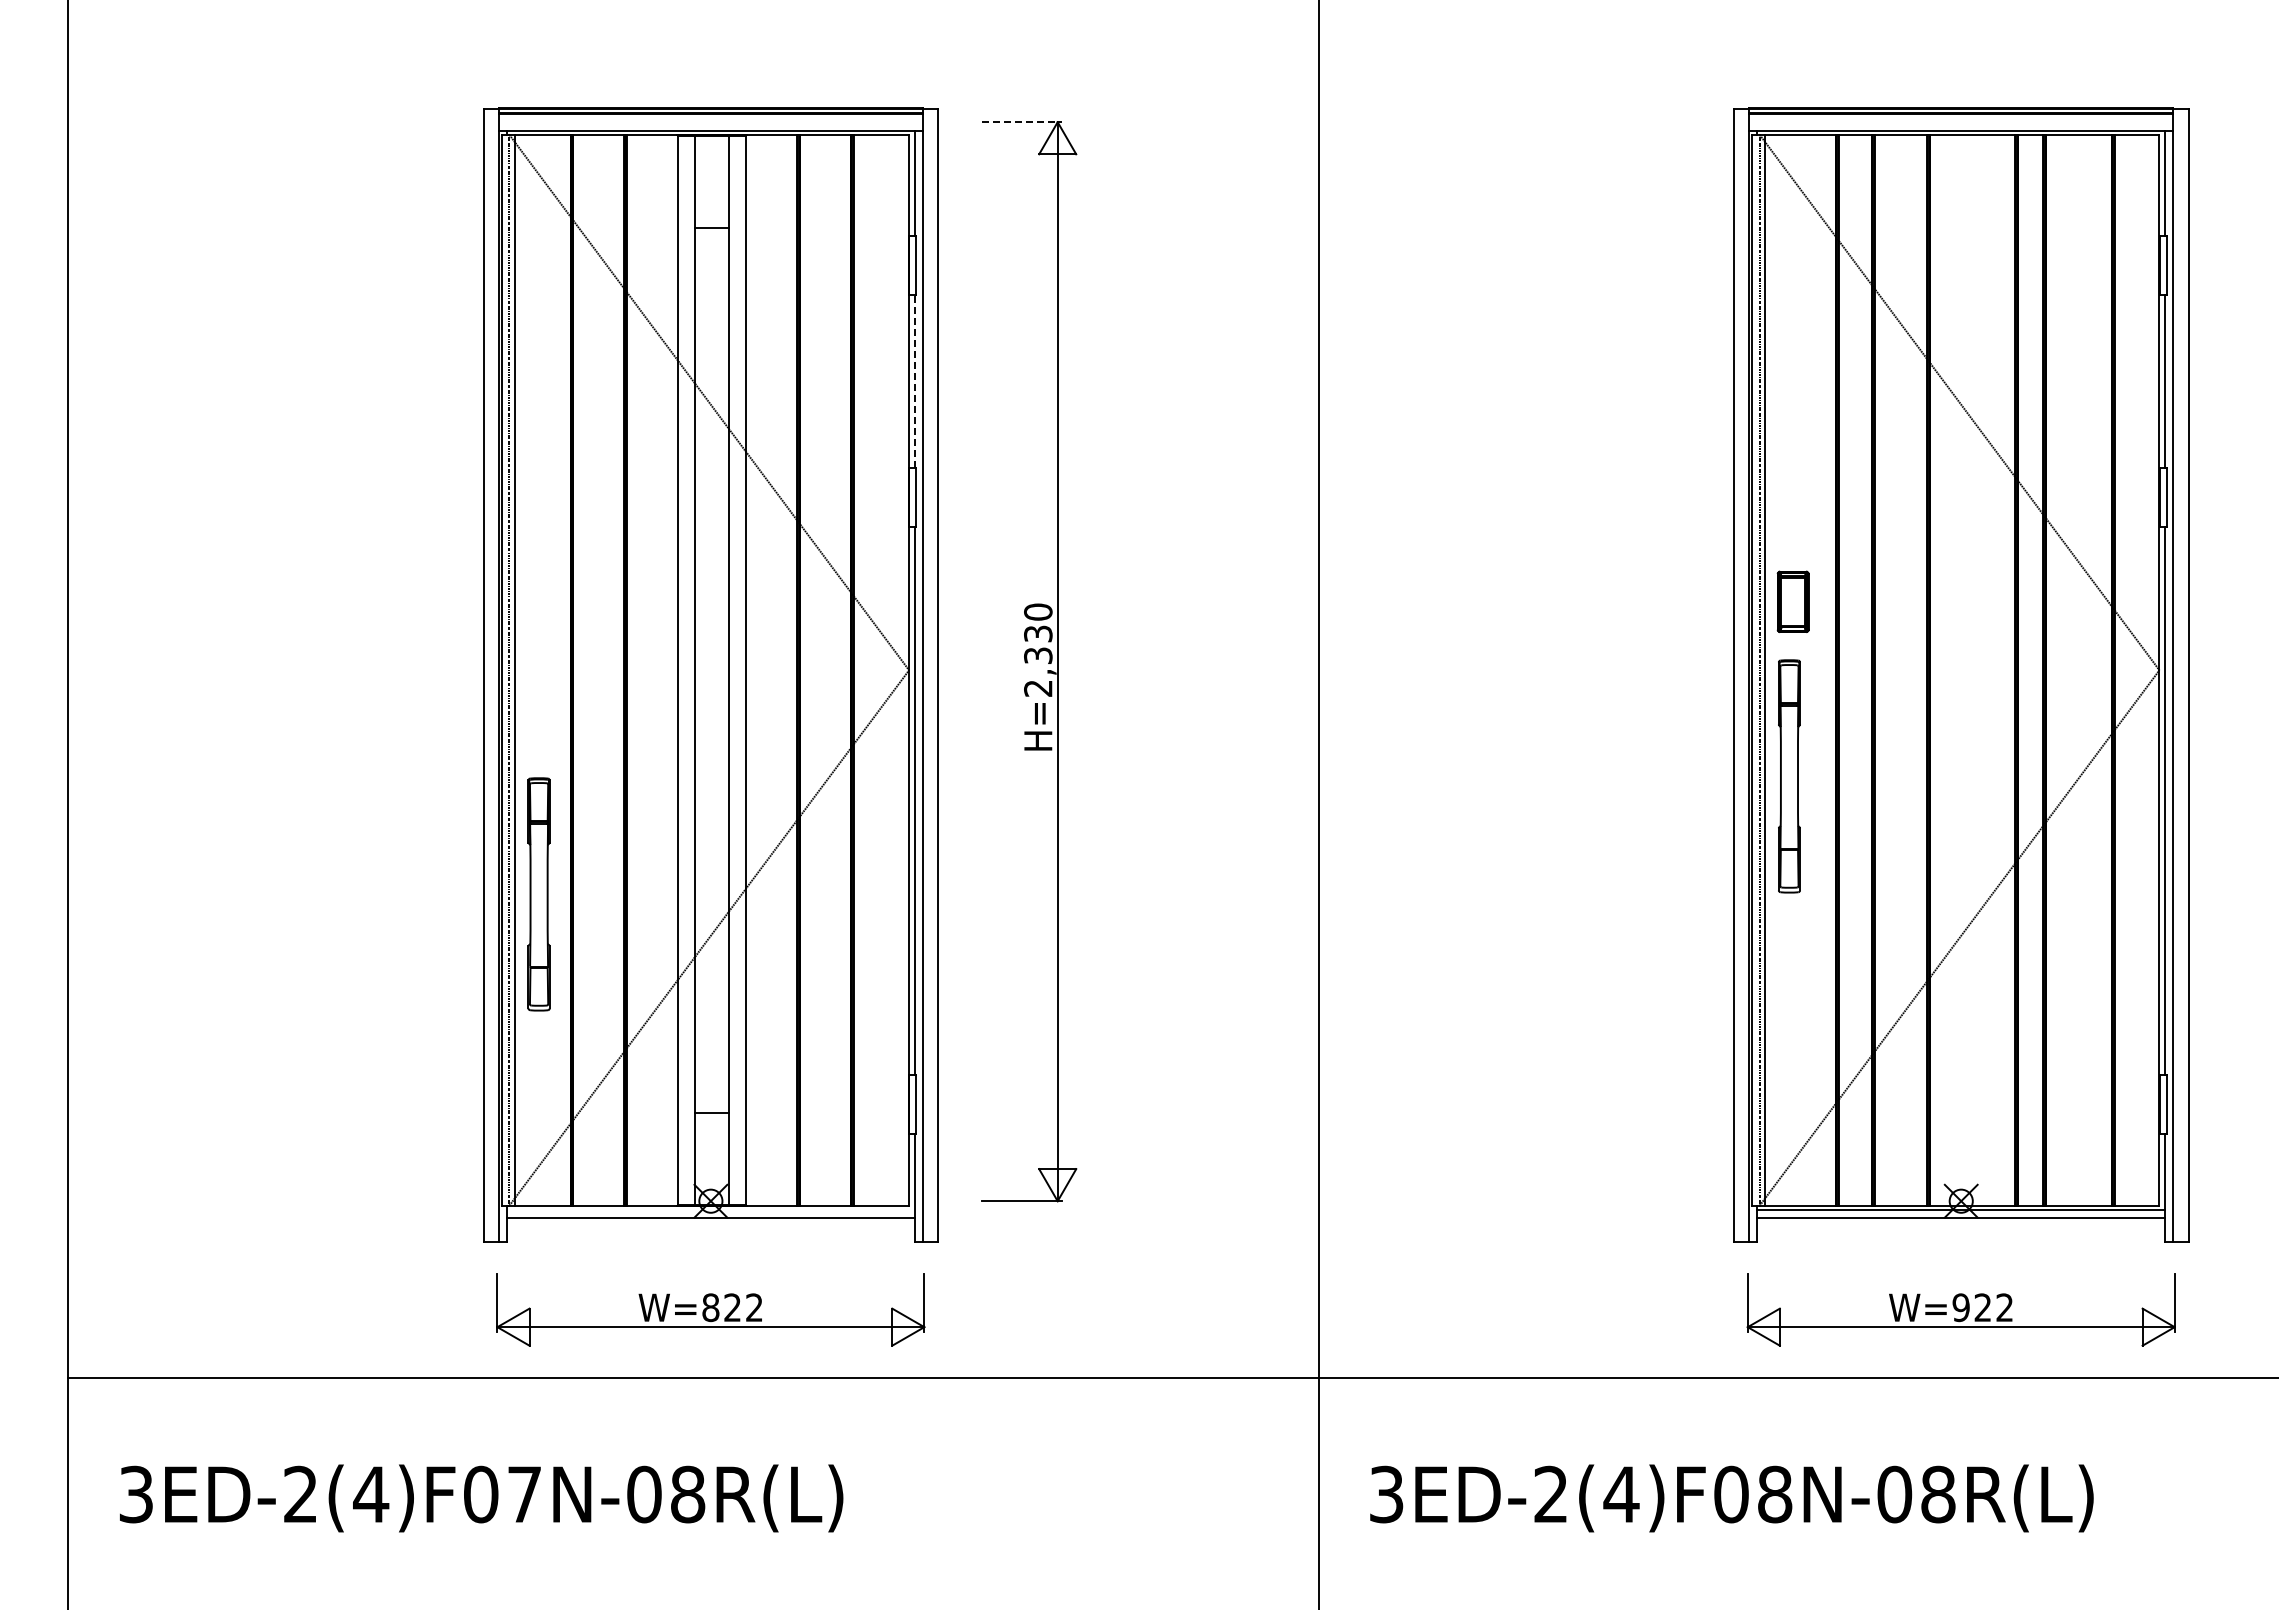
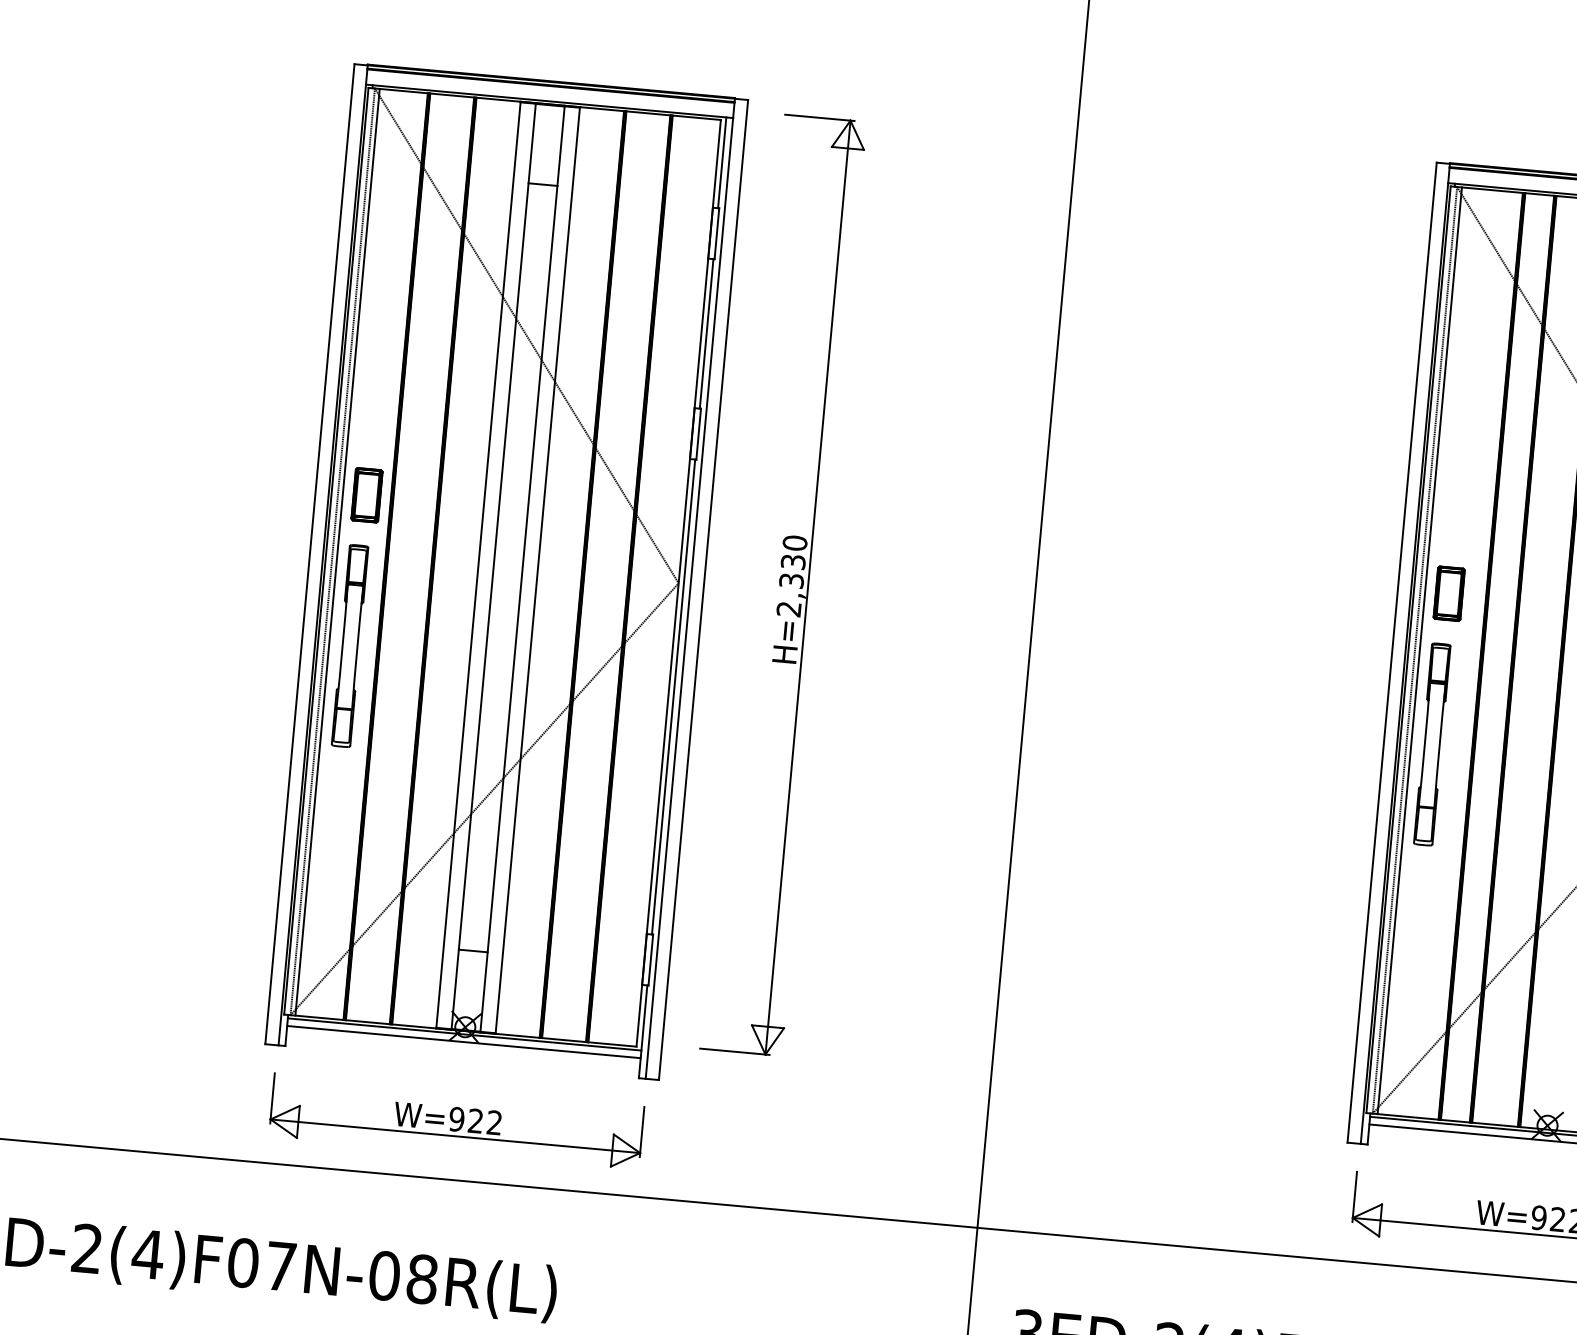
line: (1022, 122) -> (819, 118), dashed -> solid
line: (915, 381) -> (706, 333), dashed -> solid
part: (542, 601) -> (366, 494), added
part: (538, 894) -> (349, 646), moved
line: (710, 1209) -> (464, 1034), added
text: (710, 1307) -> (456, 1119), W=822 -> W=922

